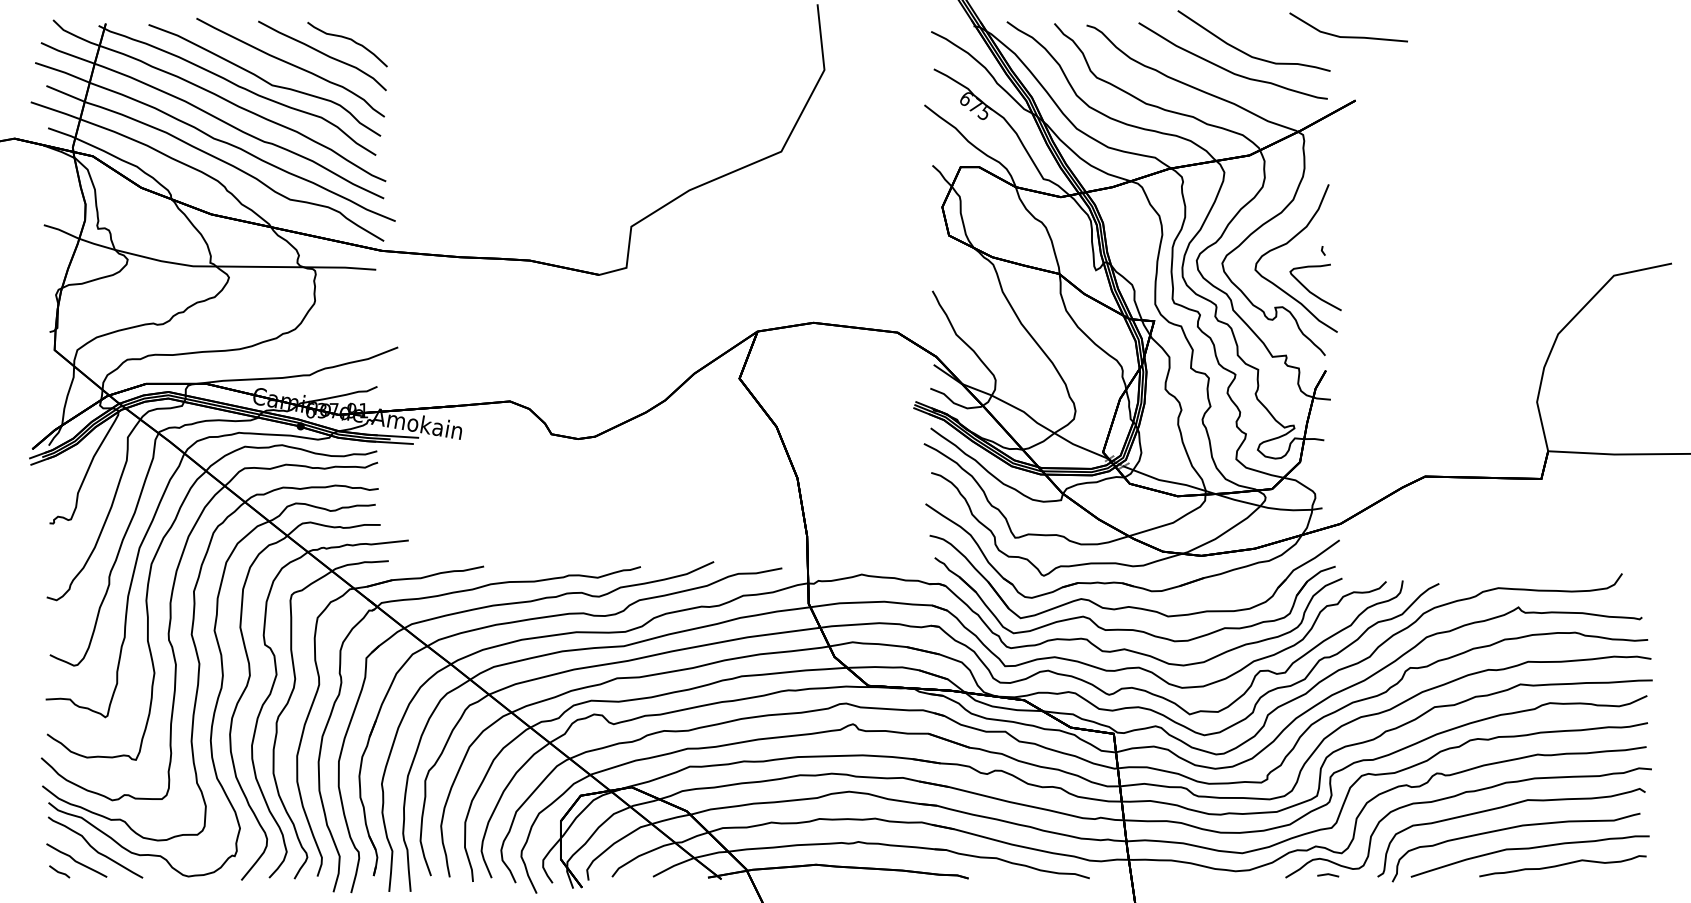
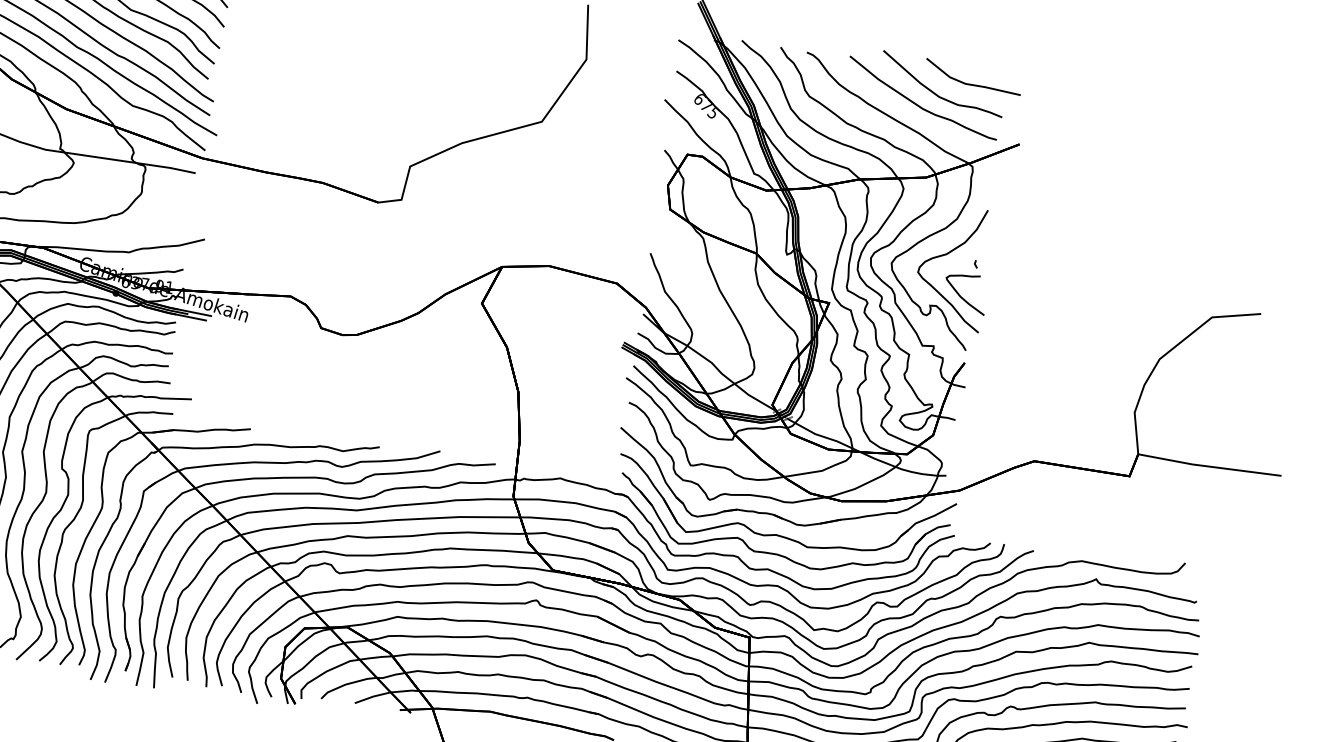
line: (1348, 36) -> (972, 84), moved

